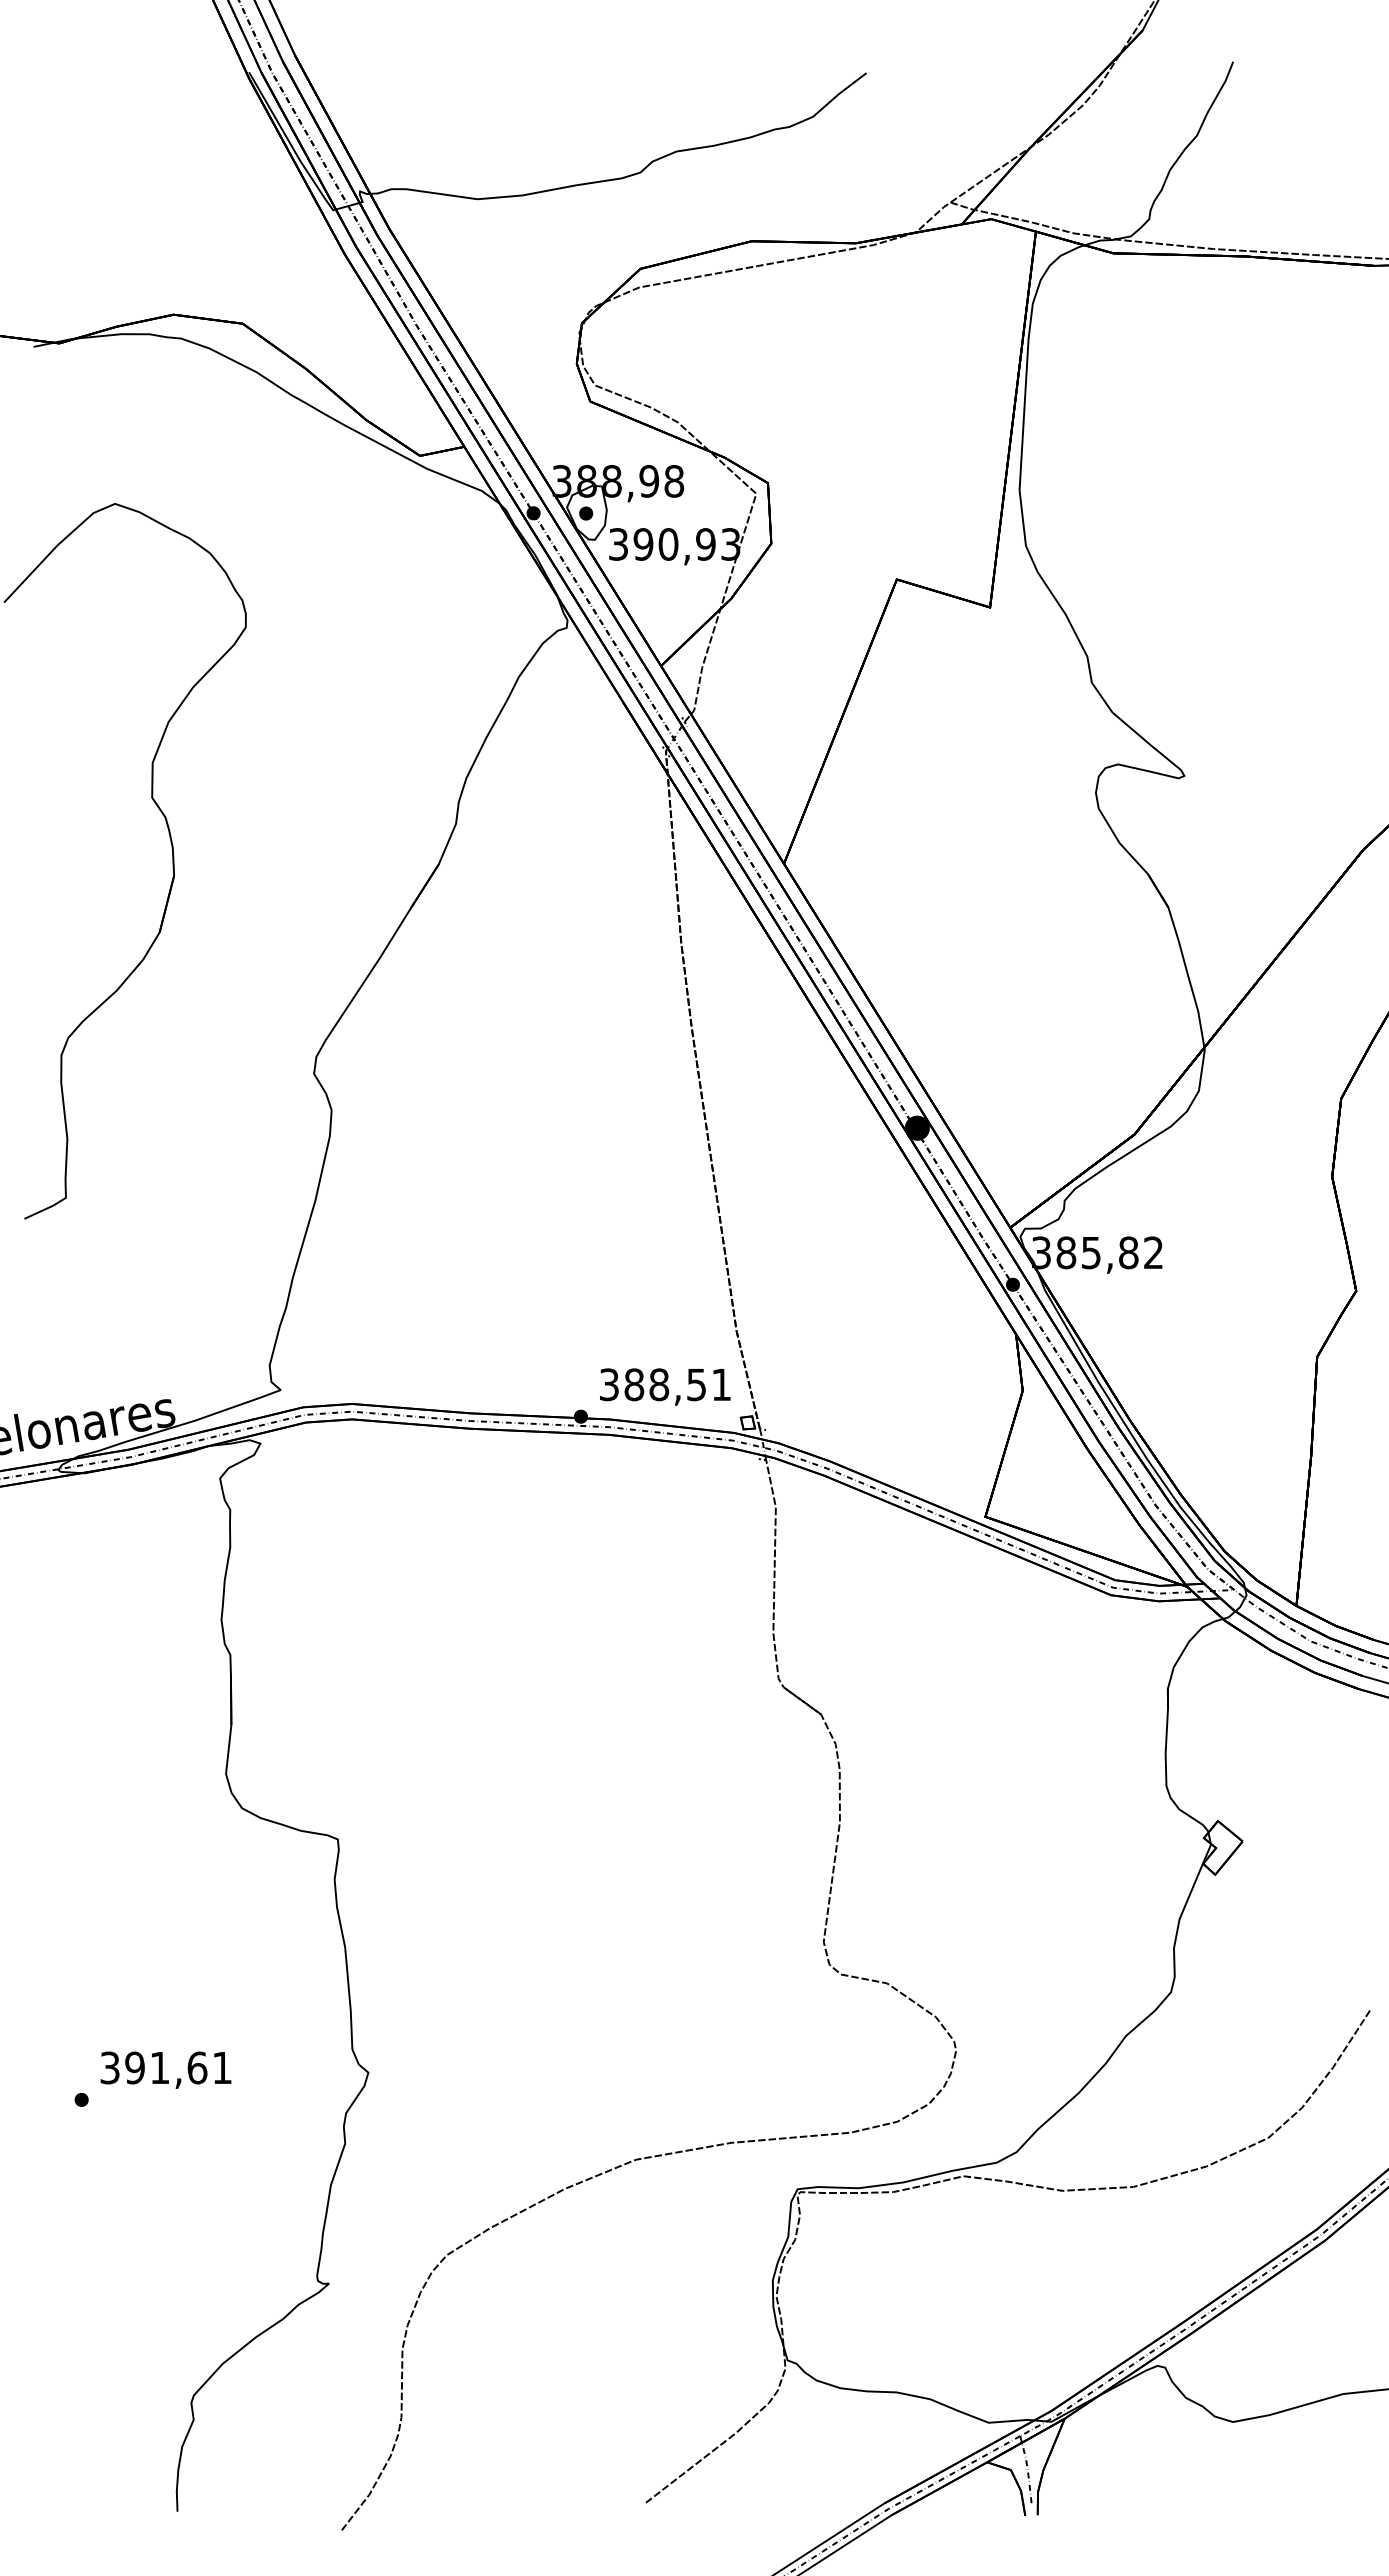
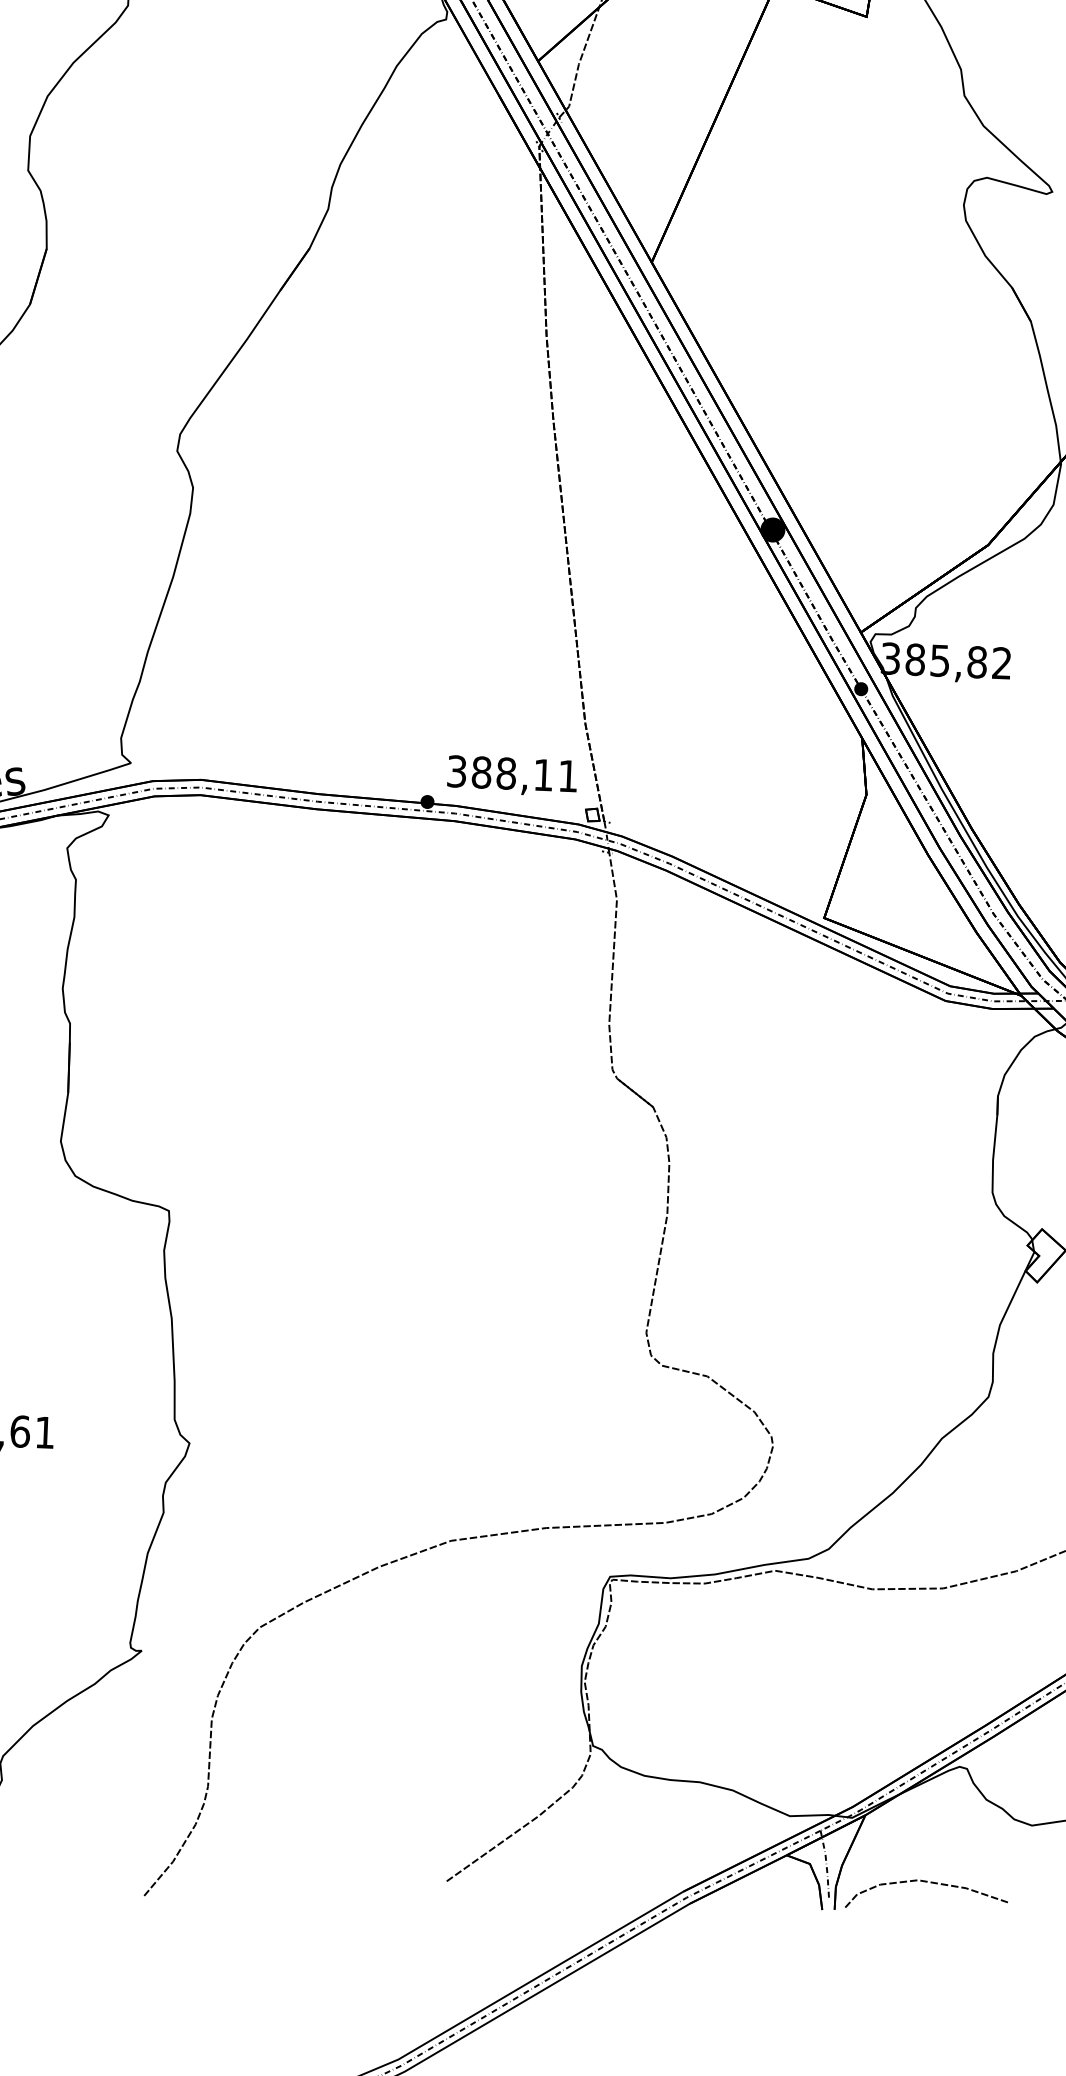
text: (696, 1385) -> (543, 775), 388,51 -> 388,11
curve: (1133, 2484) -> (930, 1883), added

